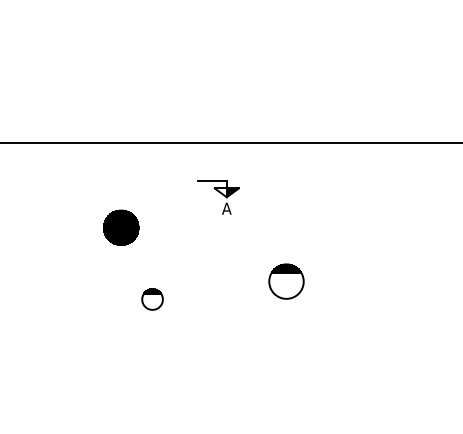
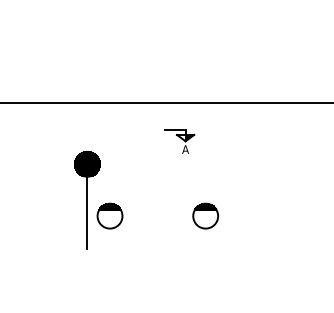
part: (218, 197) -> (179, 141), moved
part: (286, 280) -> (205, 215), moved
line: (121, 294) -> (87, 212), added
part: (151, 298) -> (109, 215), size x1.67

